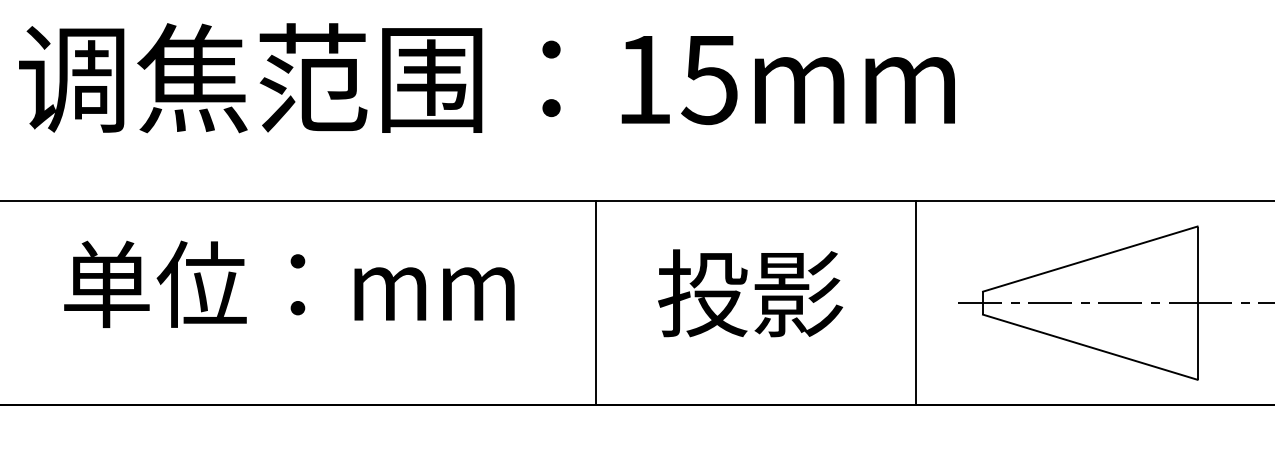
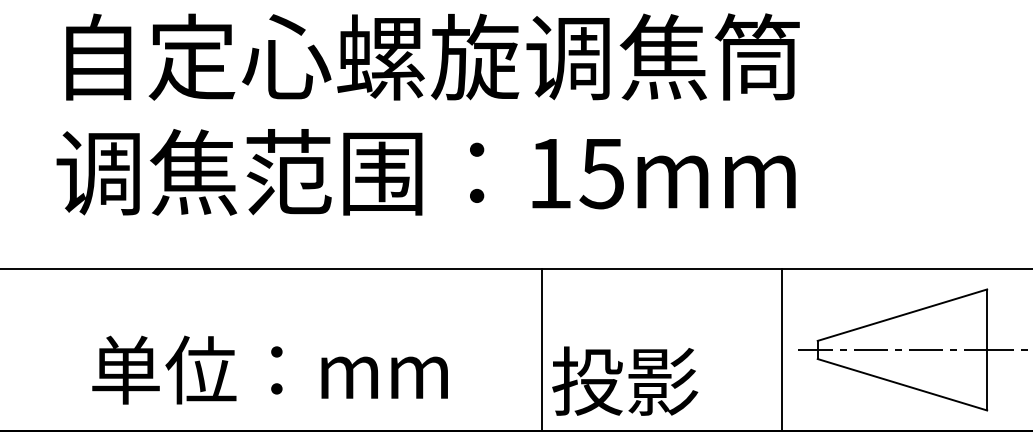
text: (288, 283) -> (269, 369), moved
text: (750, 292) -> (625, 380), moved
line: (596, 302) -> (542, 349), moved
line: (915, 302) -> (781, 349), moved

